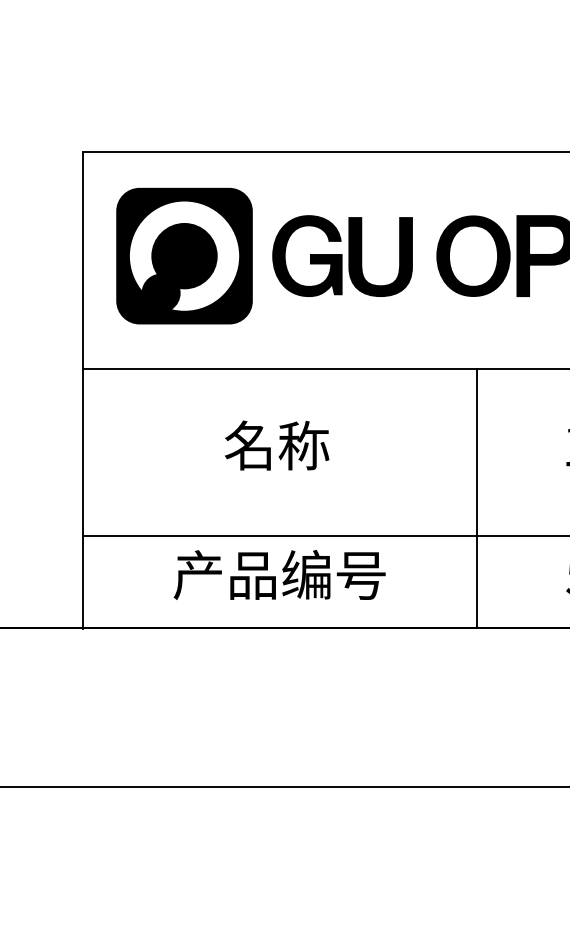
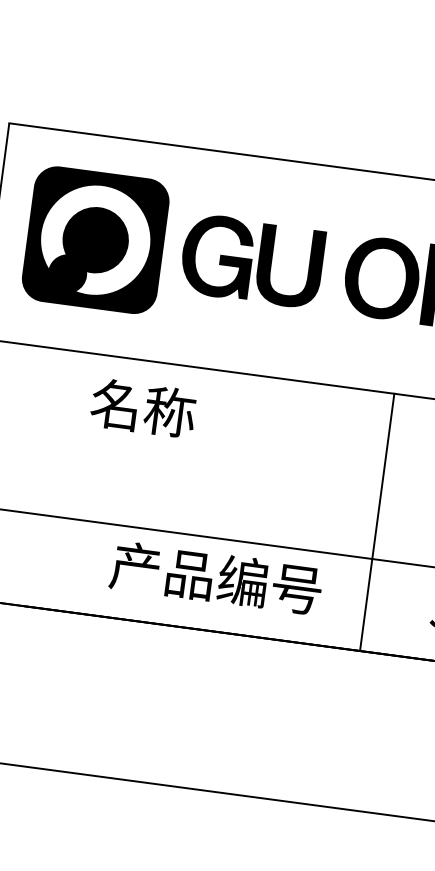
text: (277, 445) -> (143, 408), moved
line: (476, 498) -> (376, 522), moved
text: (279, 574) -> (216, 577), moved

